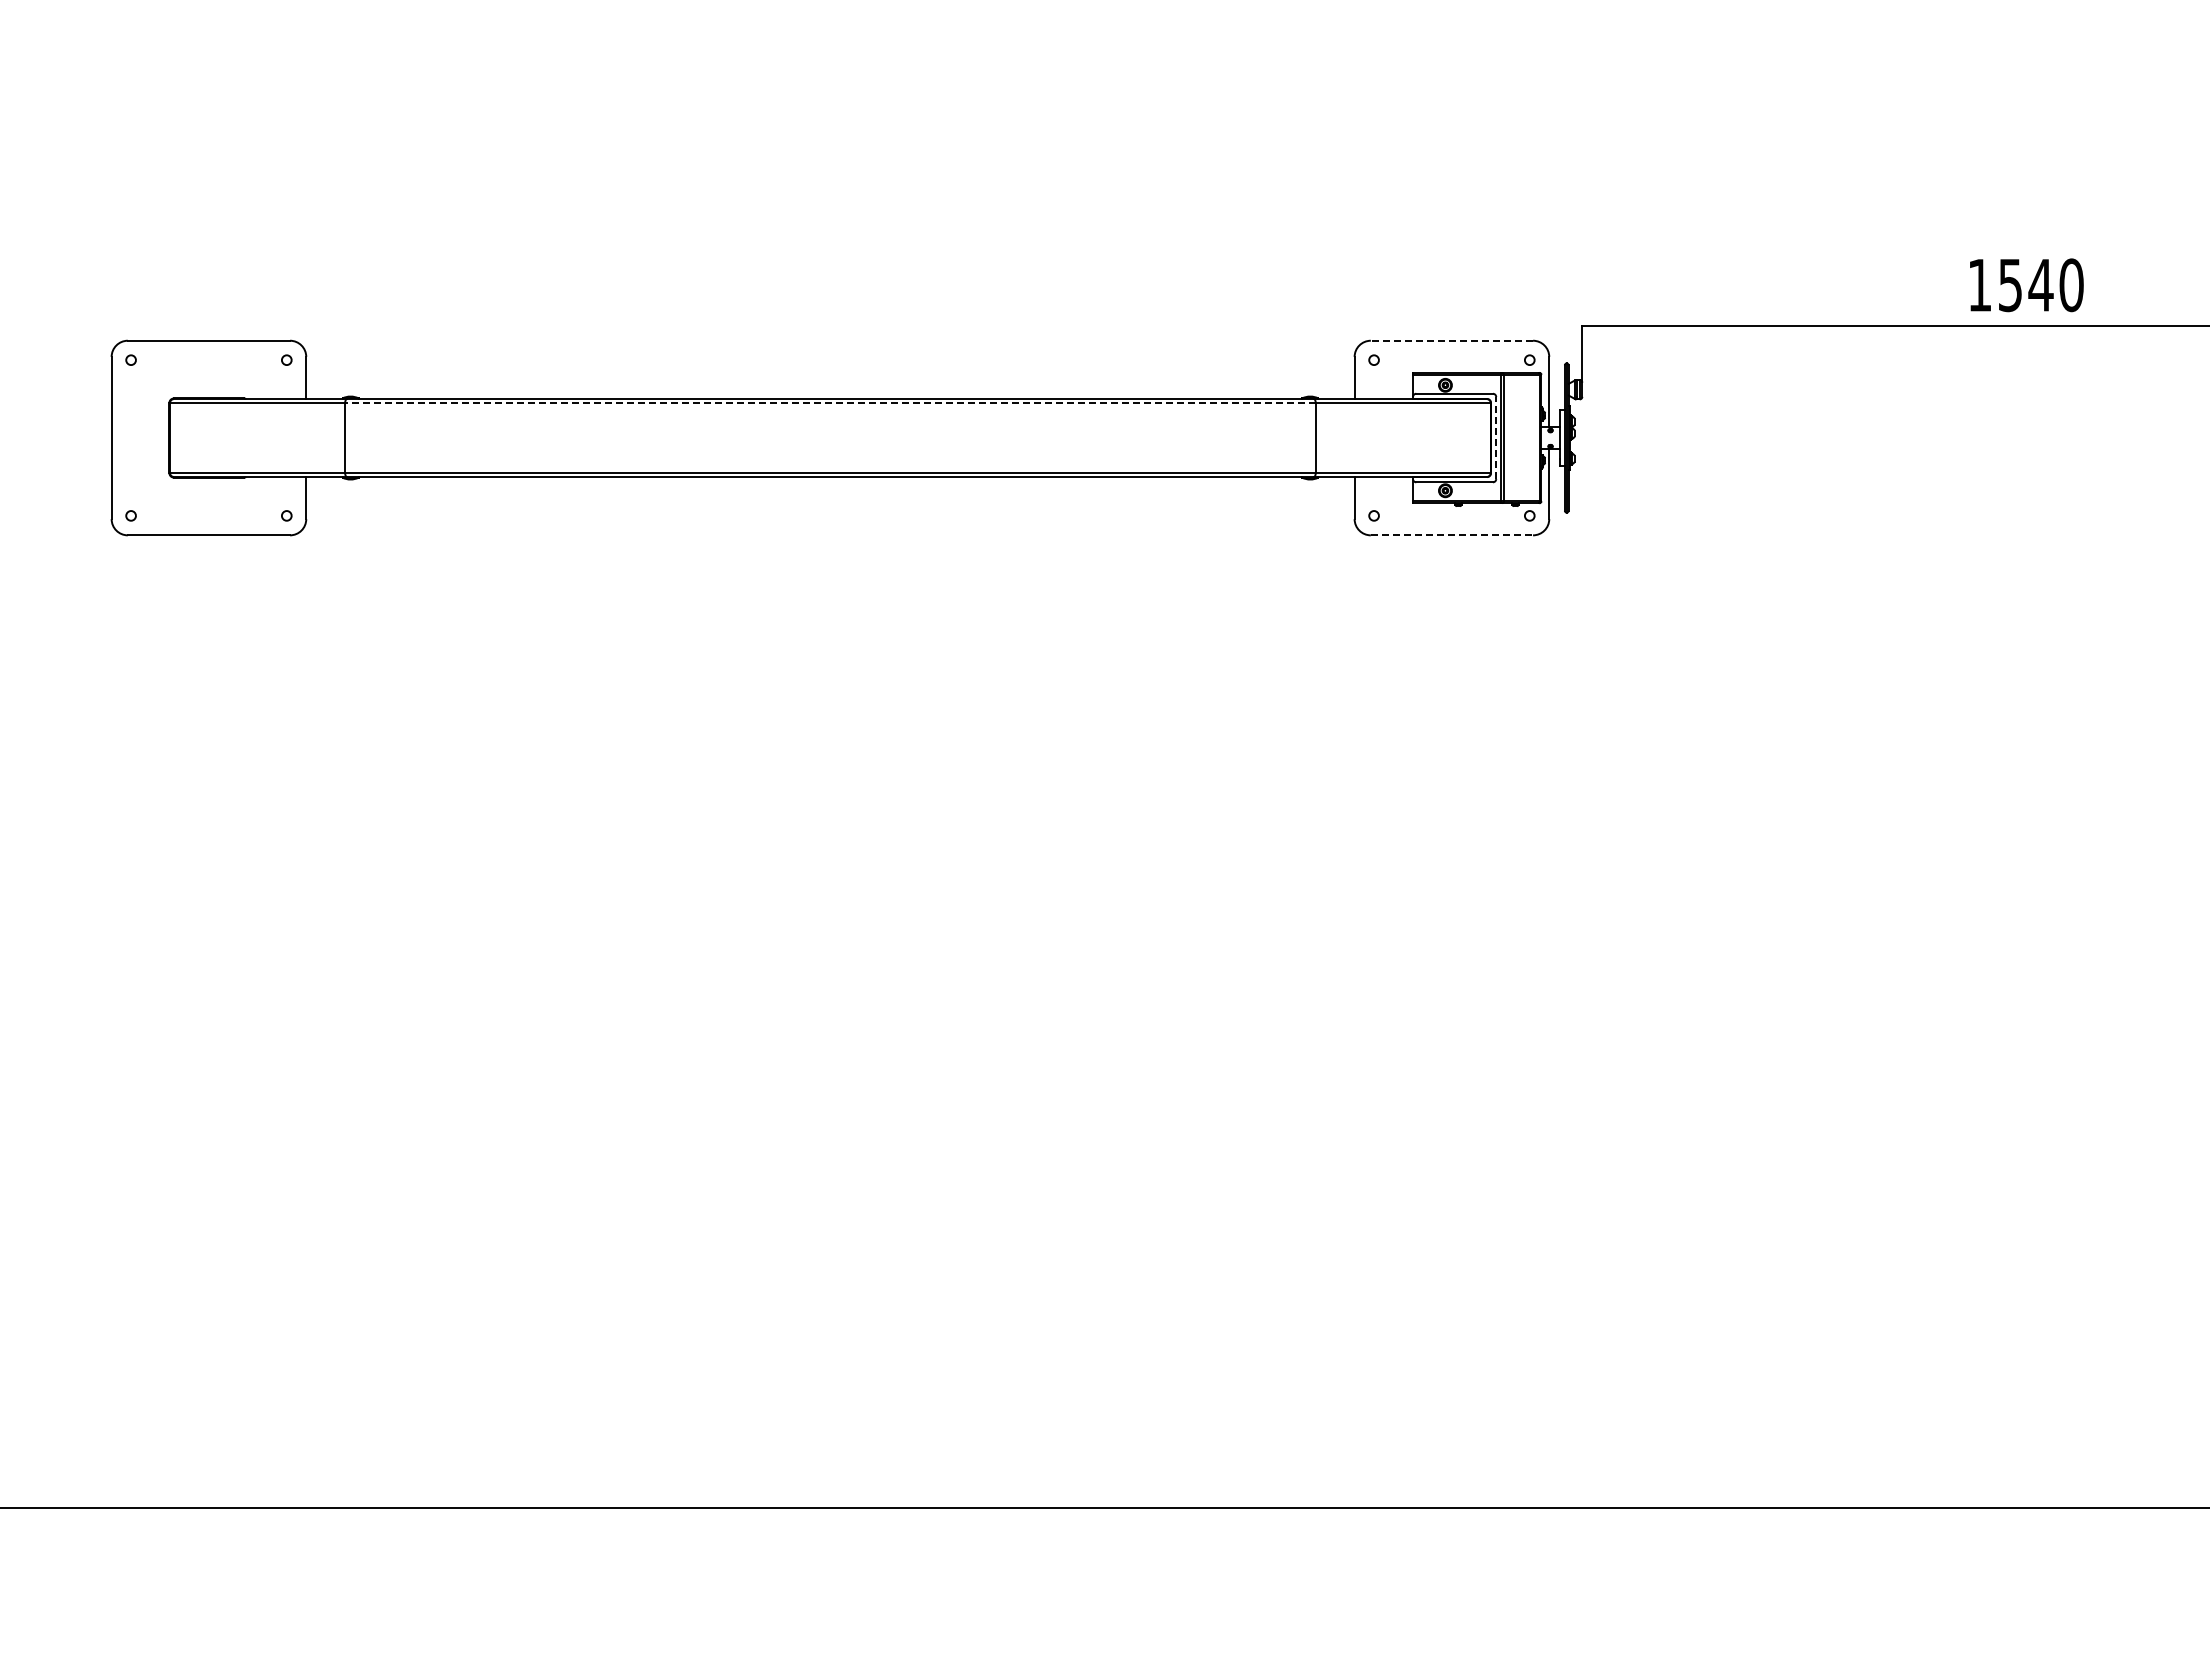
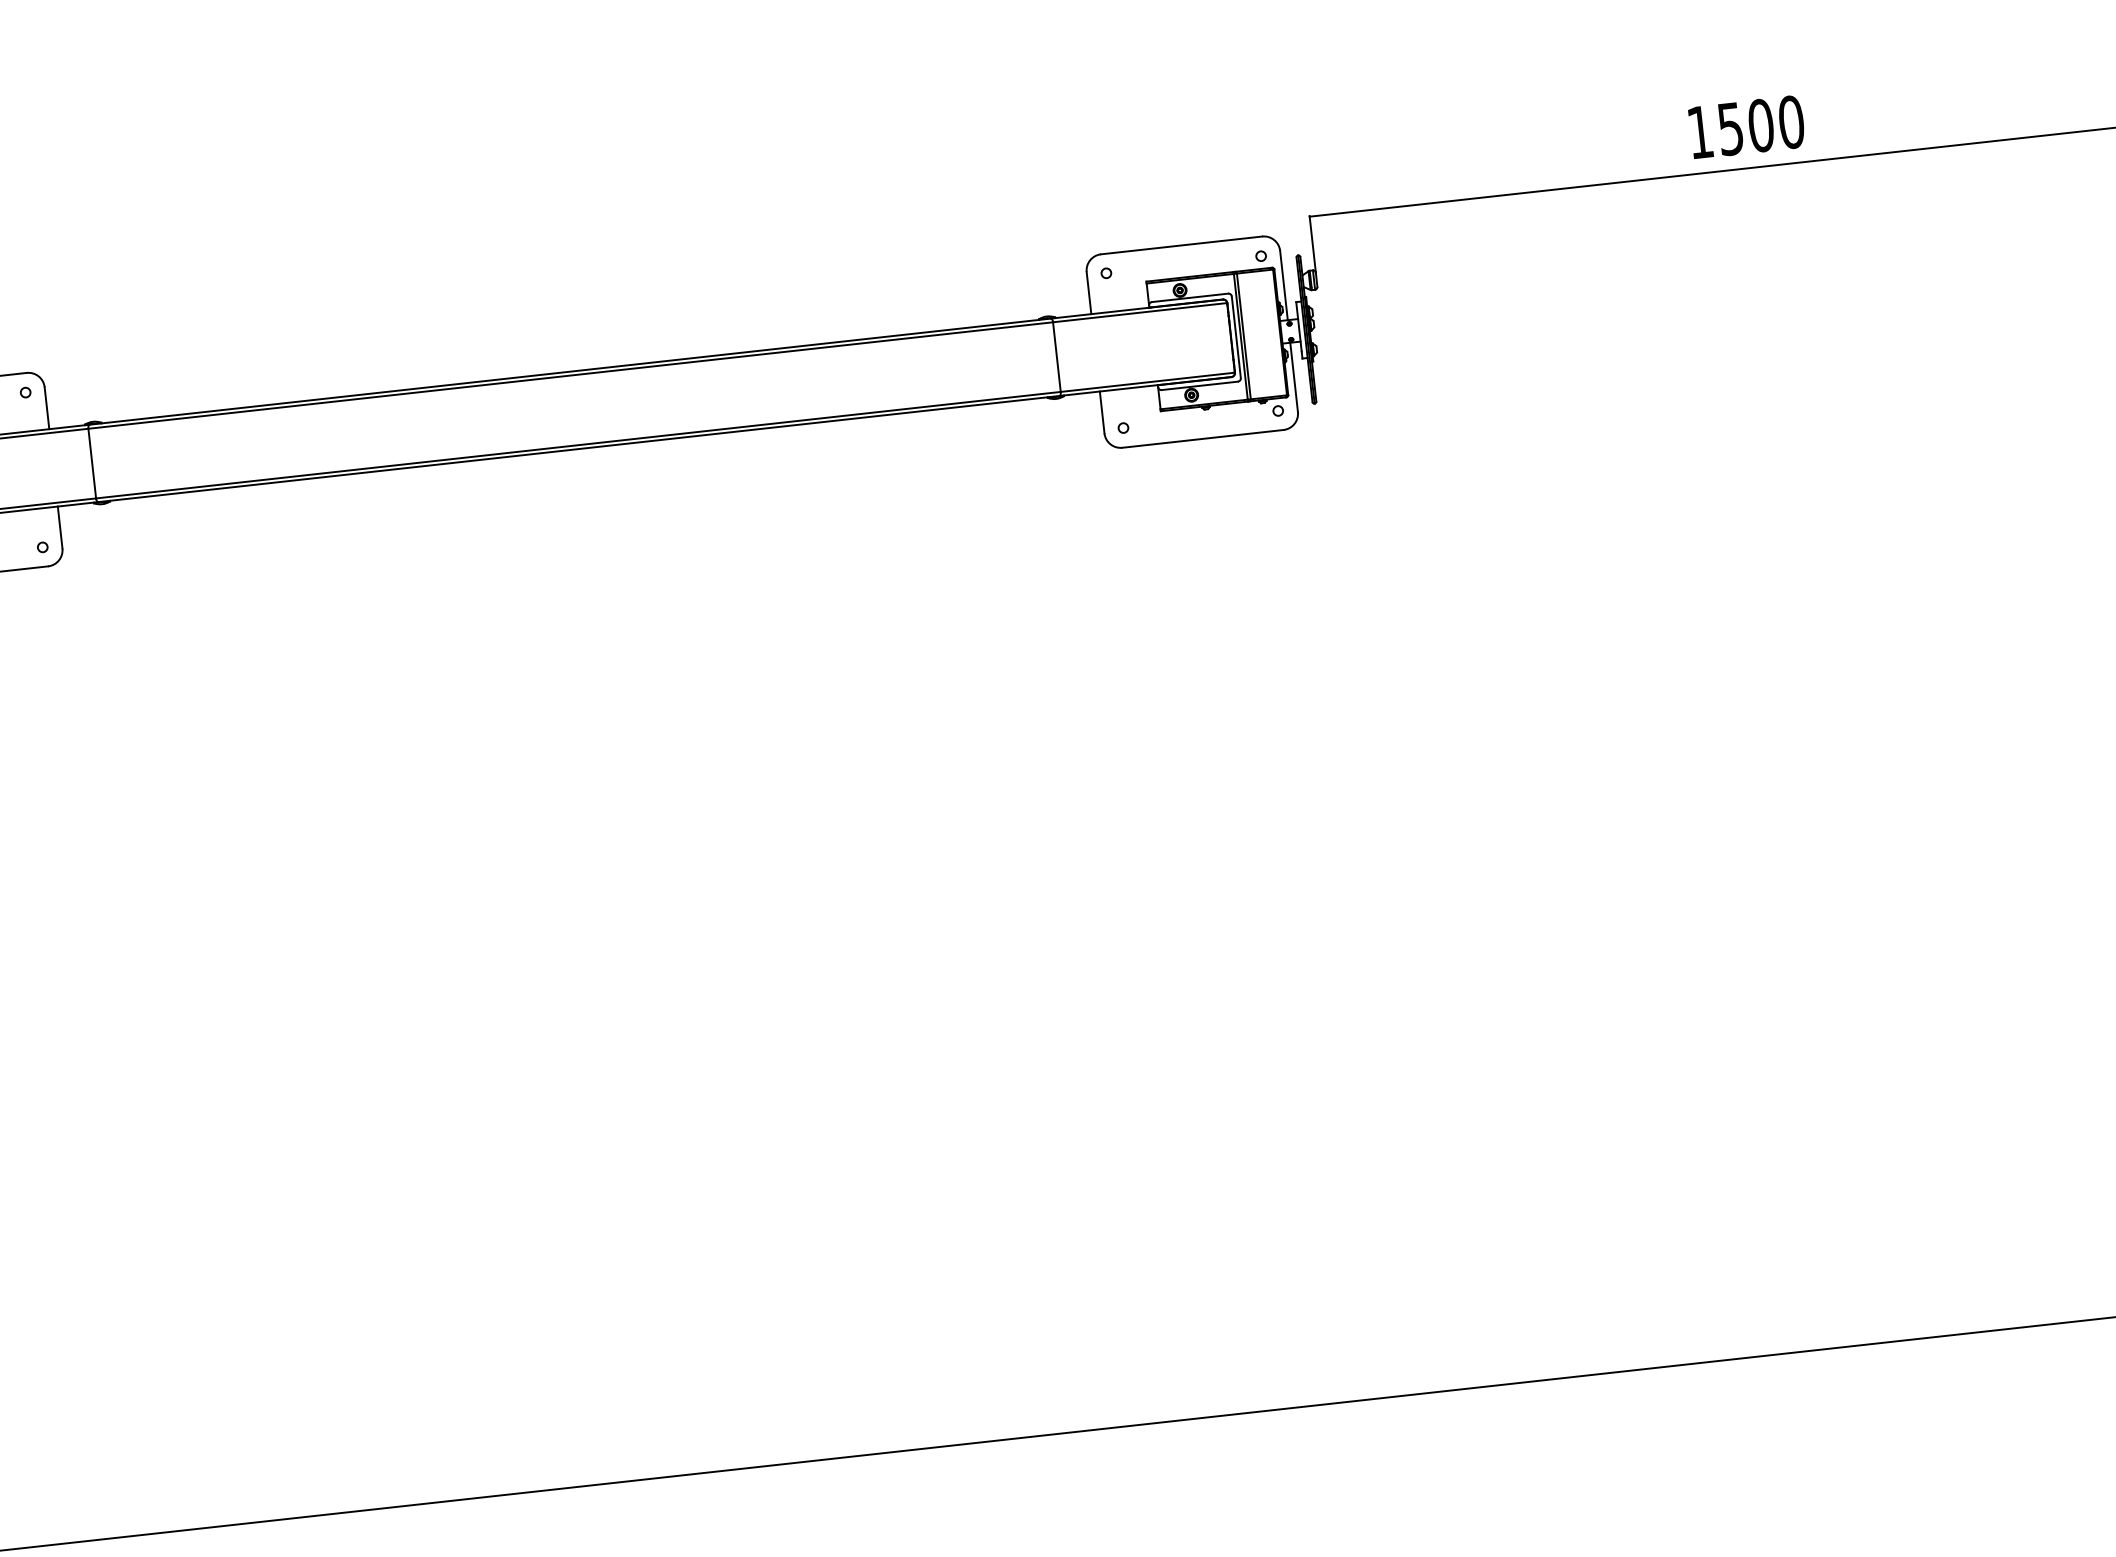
text: (2040, 285) -> (1760, 125), 1540 -> 1500
line: (1451, 340) -> (1181, 245), dashed -> solid
line: (829, 403) -> (569, 376), dashed -> solid
line: (1496, 437) -> (1236, 336), dashed -> solid
line: (1452, 535) -> (1203, 438), dashed -> solid

